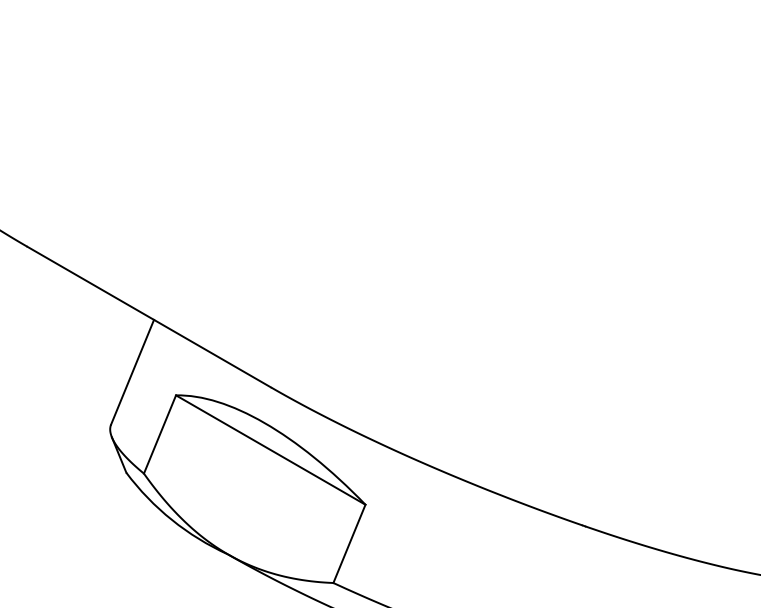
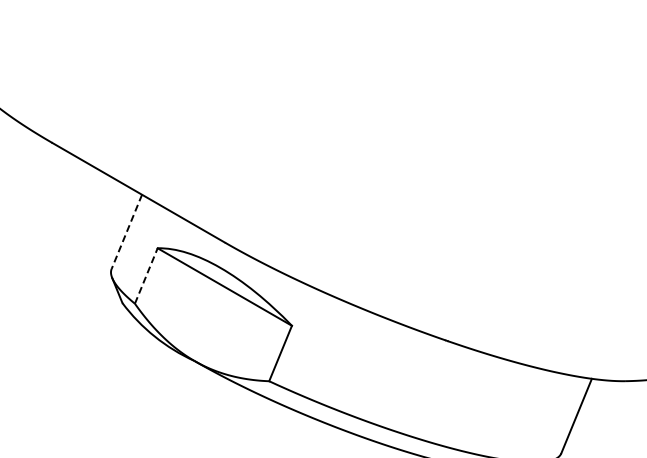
line: (132, 373) -> (126, 232), solid -> dashed
line: (160, 435) -> (146, 276), solid -> dashed

